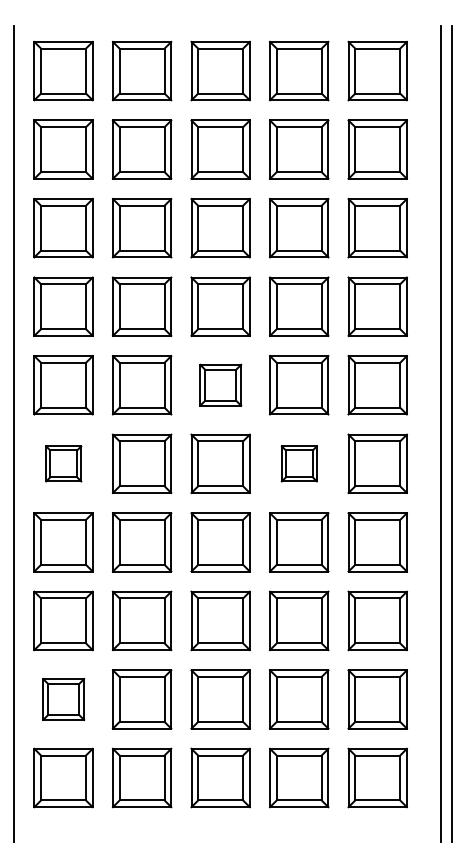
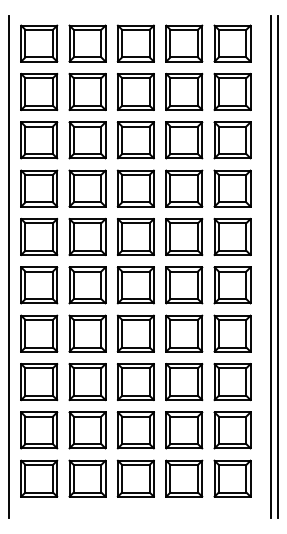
part: (220, 384) -> (135, 236), size x1.43
part: (64, 464) -> (39, 285), size x1.67
part: (299, 464) -> (184, 285), size x1.67
part: (64, 699) -> (39, 430), size x1.43

